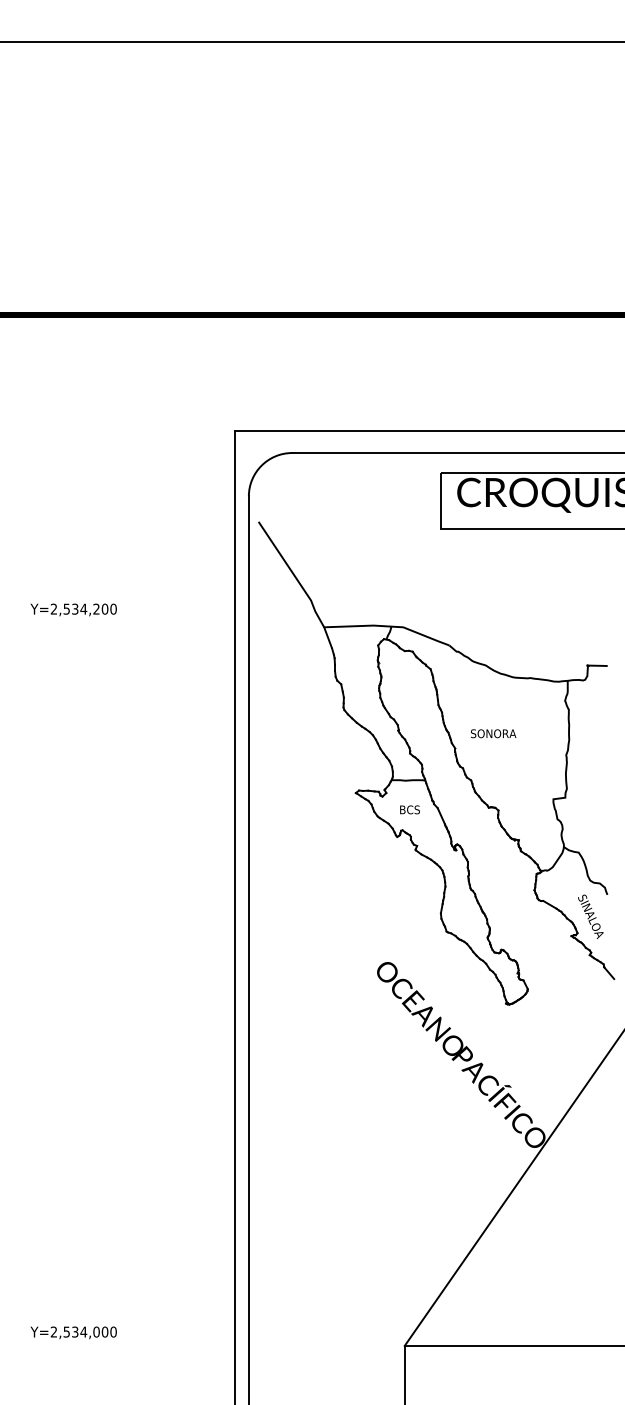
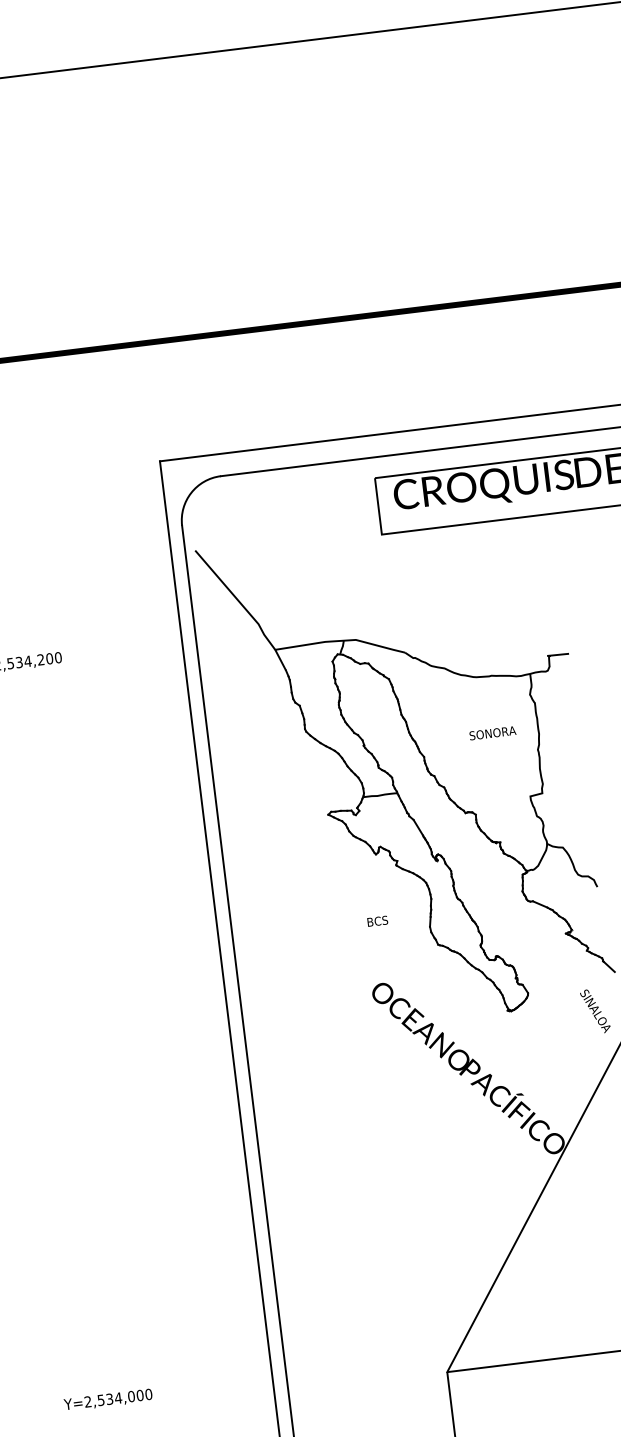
text: (493, 733) -> (492, 732), moved
text: (409, 809) -> (377, 920), moved
text: (590, 916) -> (595, 1011), moved

